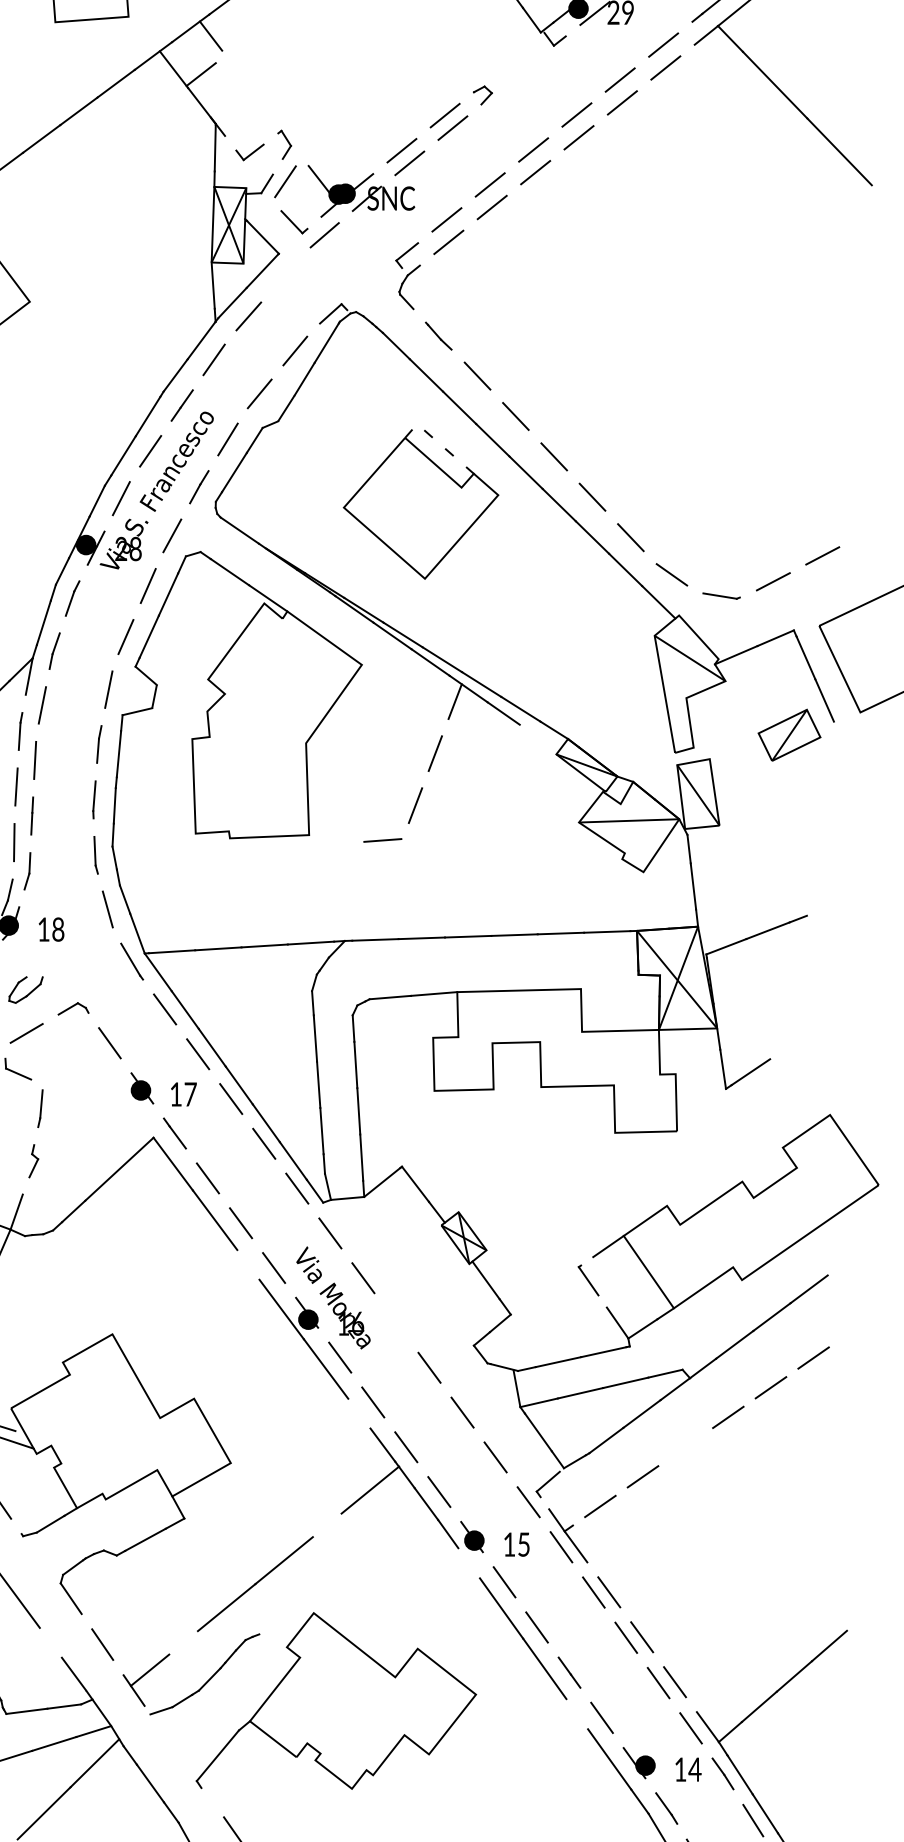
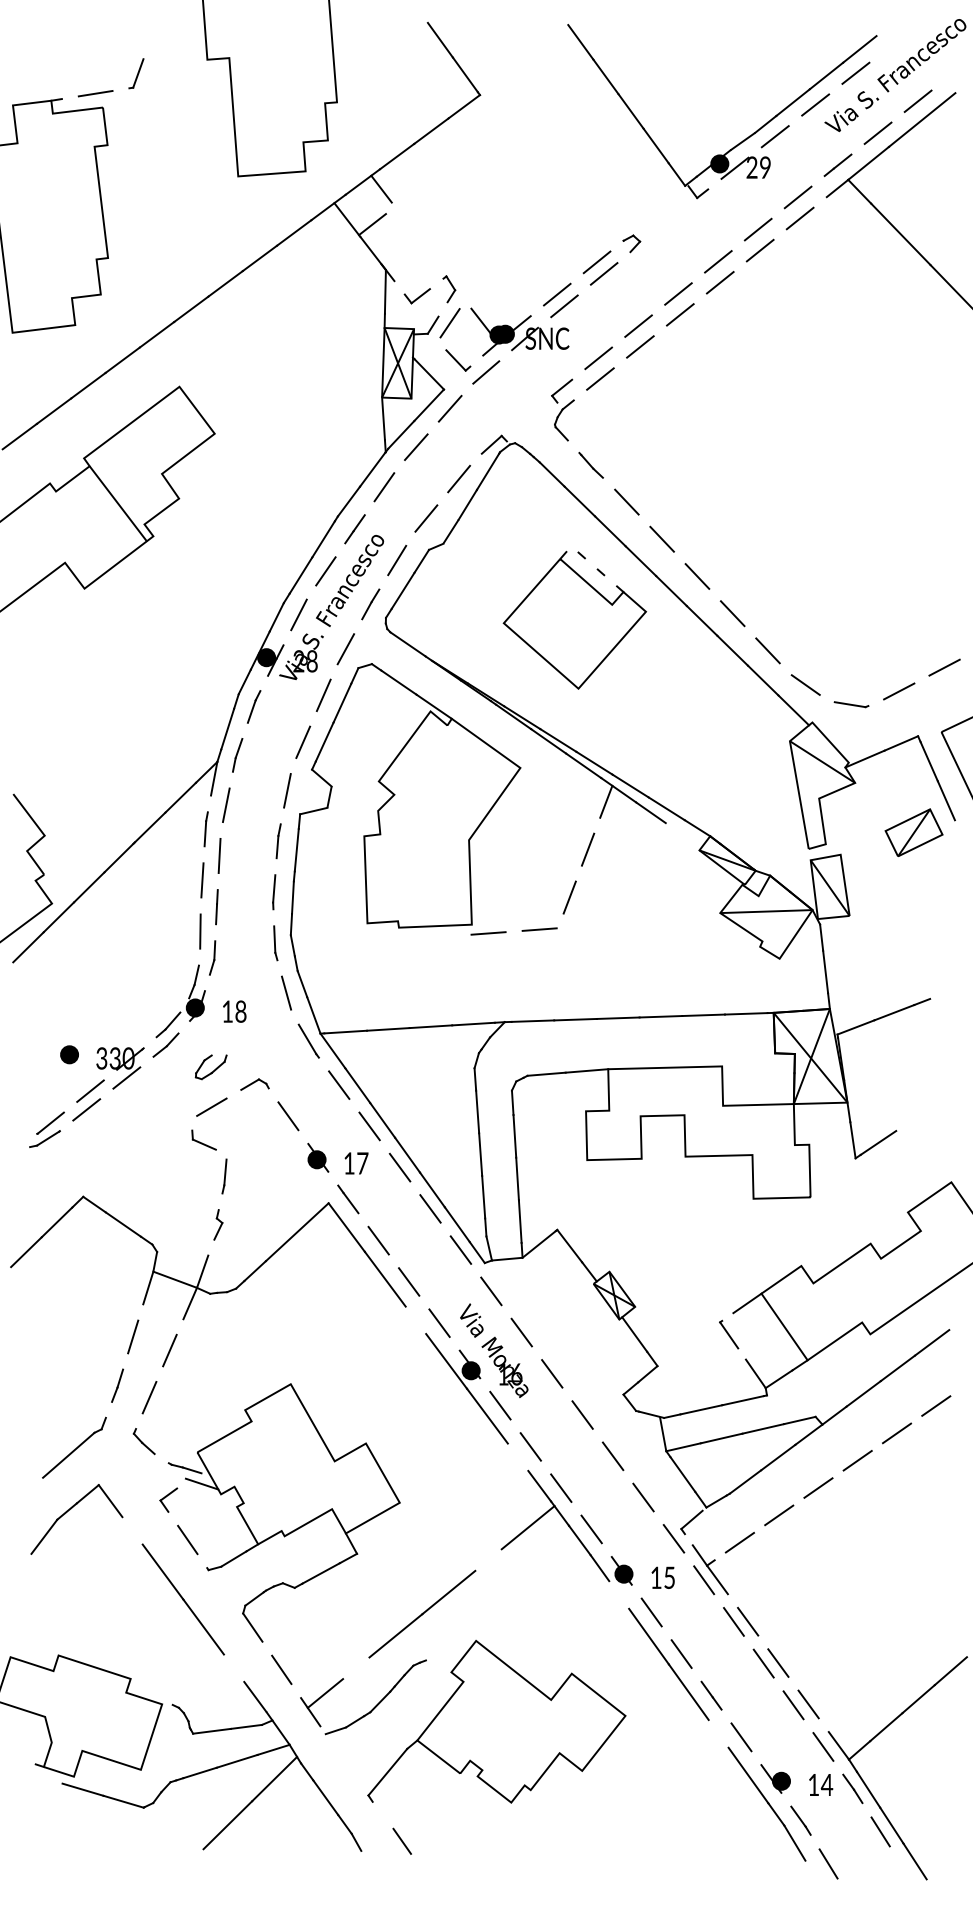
line: (284, 274) -> (449, 408), added
line: (327, 844) -> (488, 933), added
line: (396, 1322) -> (552, 1373), added
line: (685, 1446) -> (818, 1487), added

